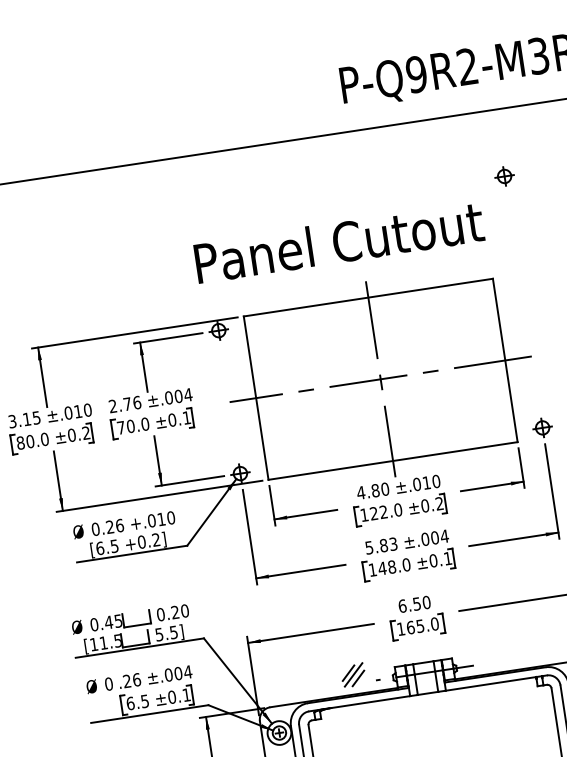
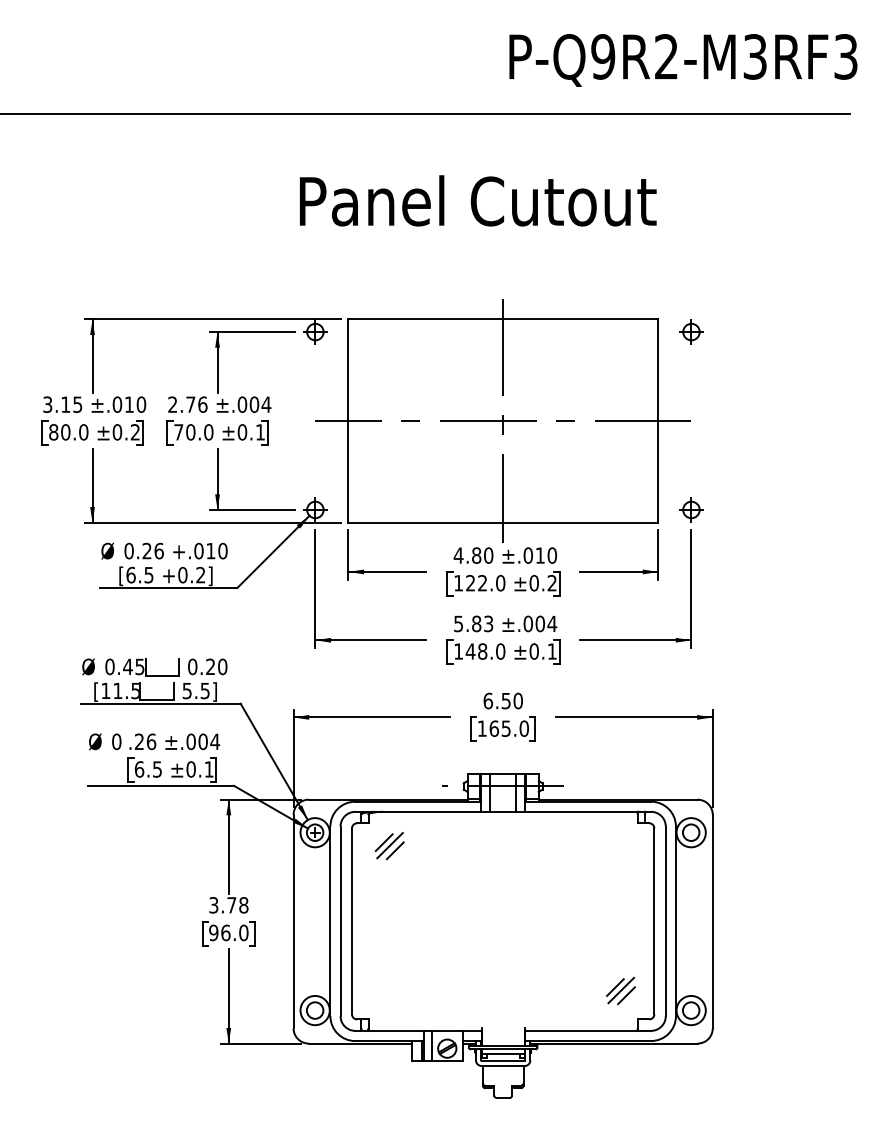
part: (504, 175) -> (691, 331), moved
text: (339, 242) -> (478, 200), moved
part: (353, 675) -> (389, 846), moved

